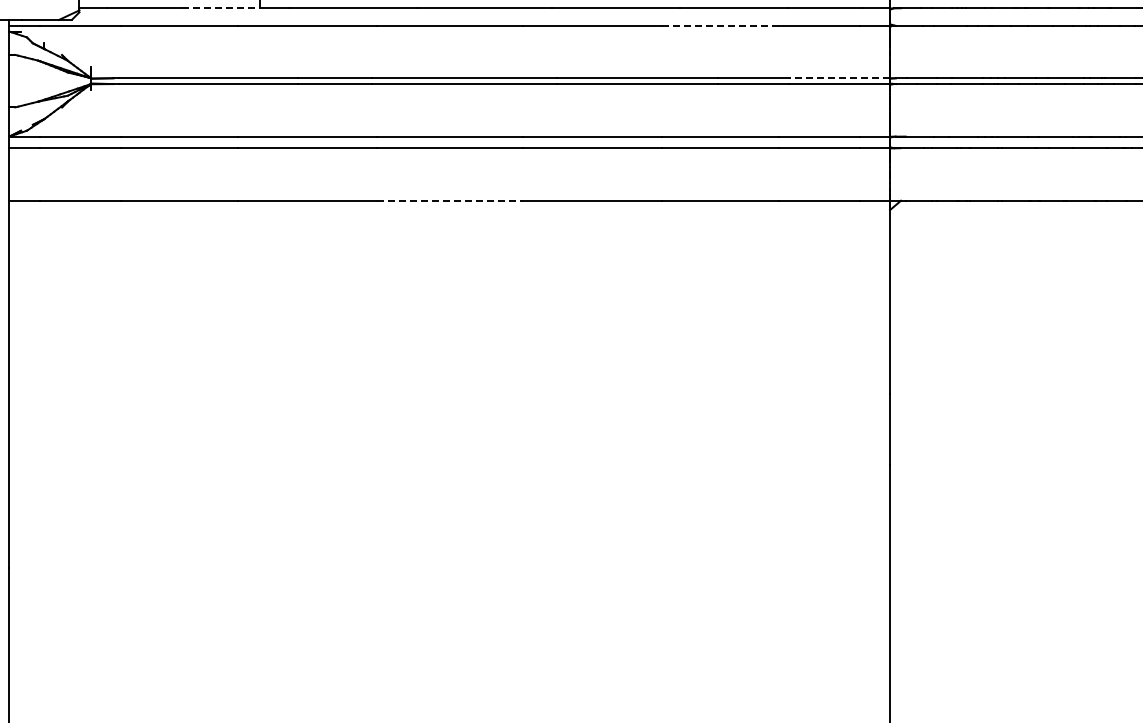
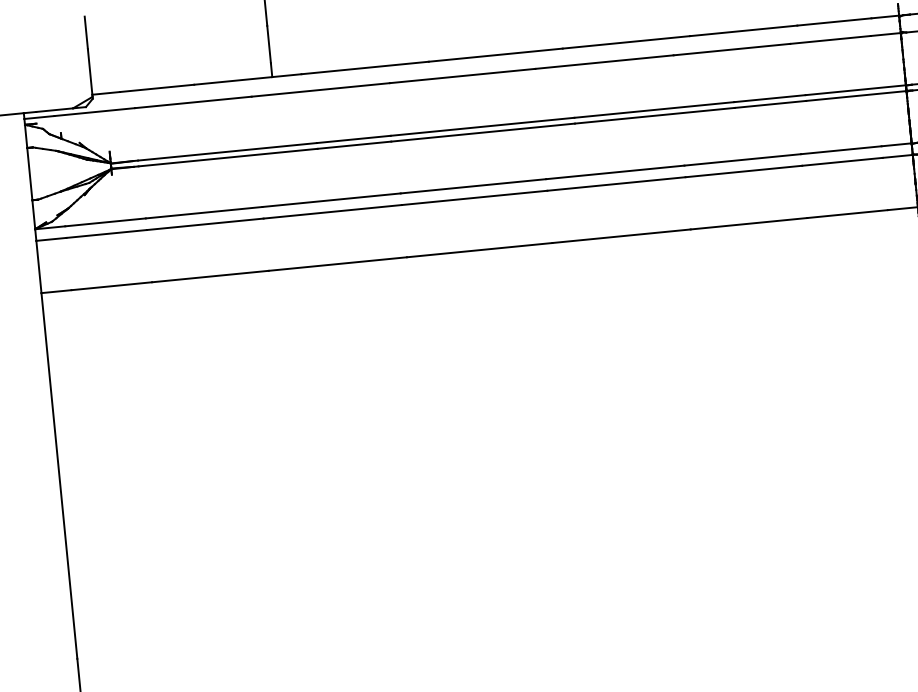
line: (221, 8) -> (233, 81), dashed -> solid
line: (720, 25) -> (732, 49), dashed -> solid
line: (839, 78) -> (855, 90), dashed -> solid
line: (450, 200) -> (480, 249), dashed -> solid

